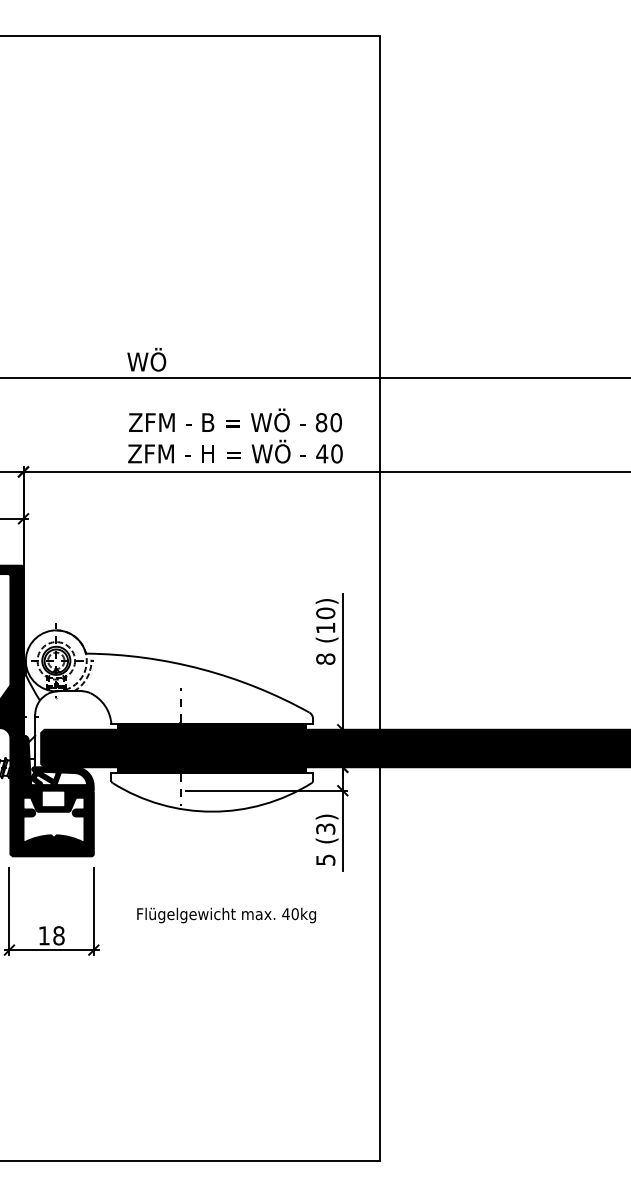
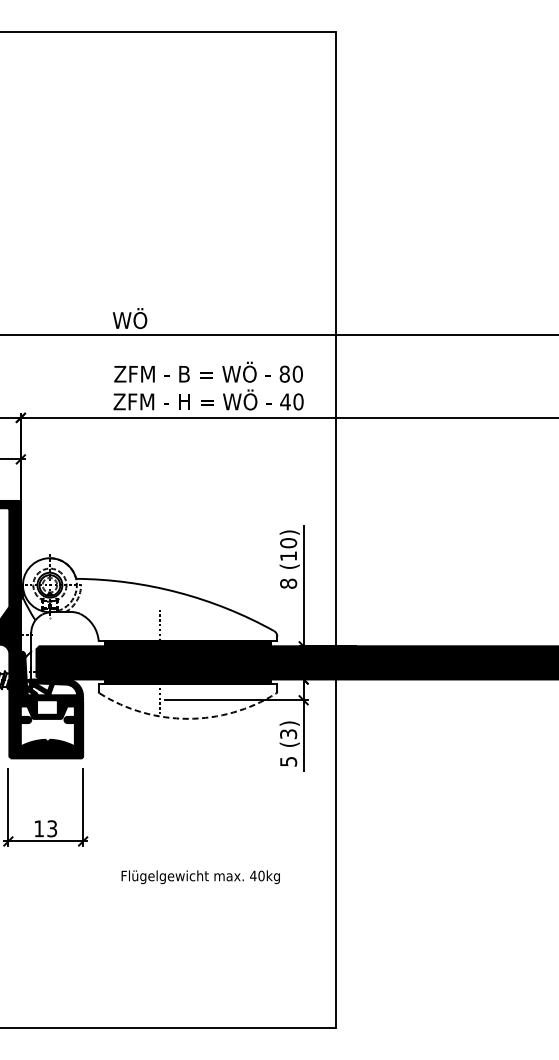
arc: (212, 811) -> (188, 718), solid -> dashed
text: (226, 915) -> (200, 877), moved
text: (58, 935) -> (51, 828), 18 -> 13

